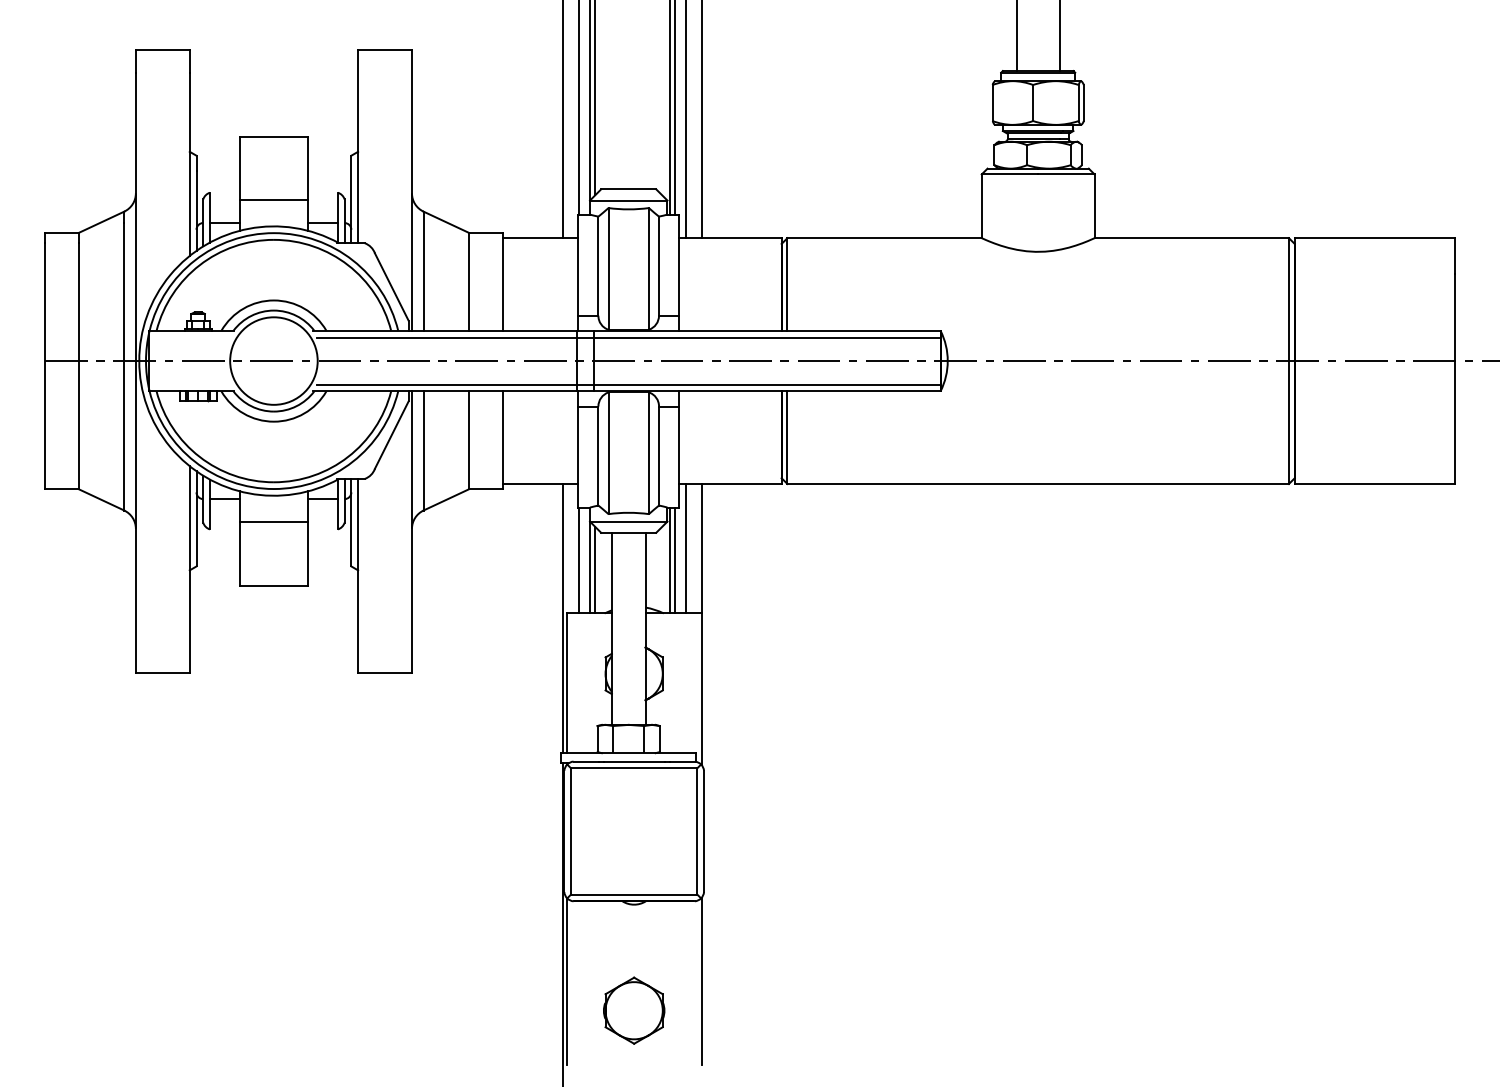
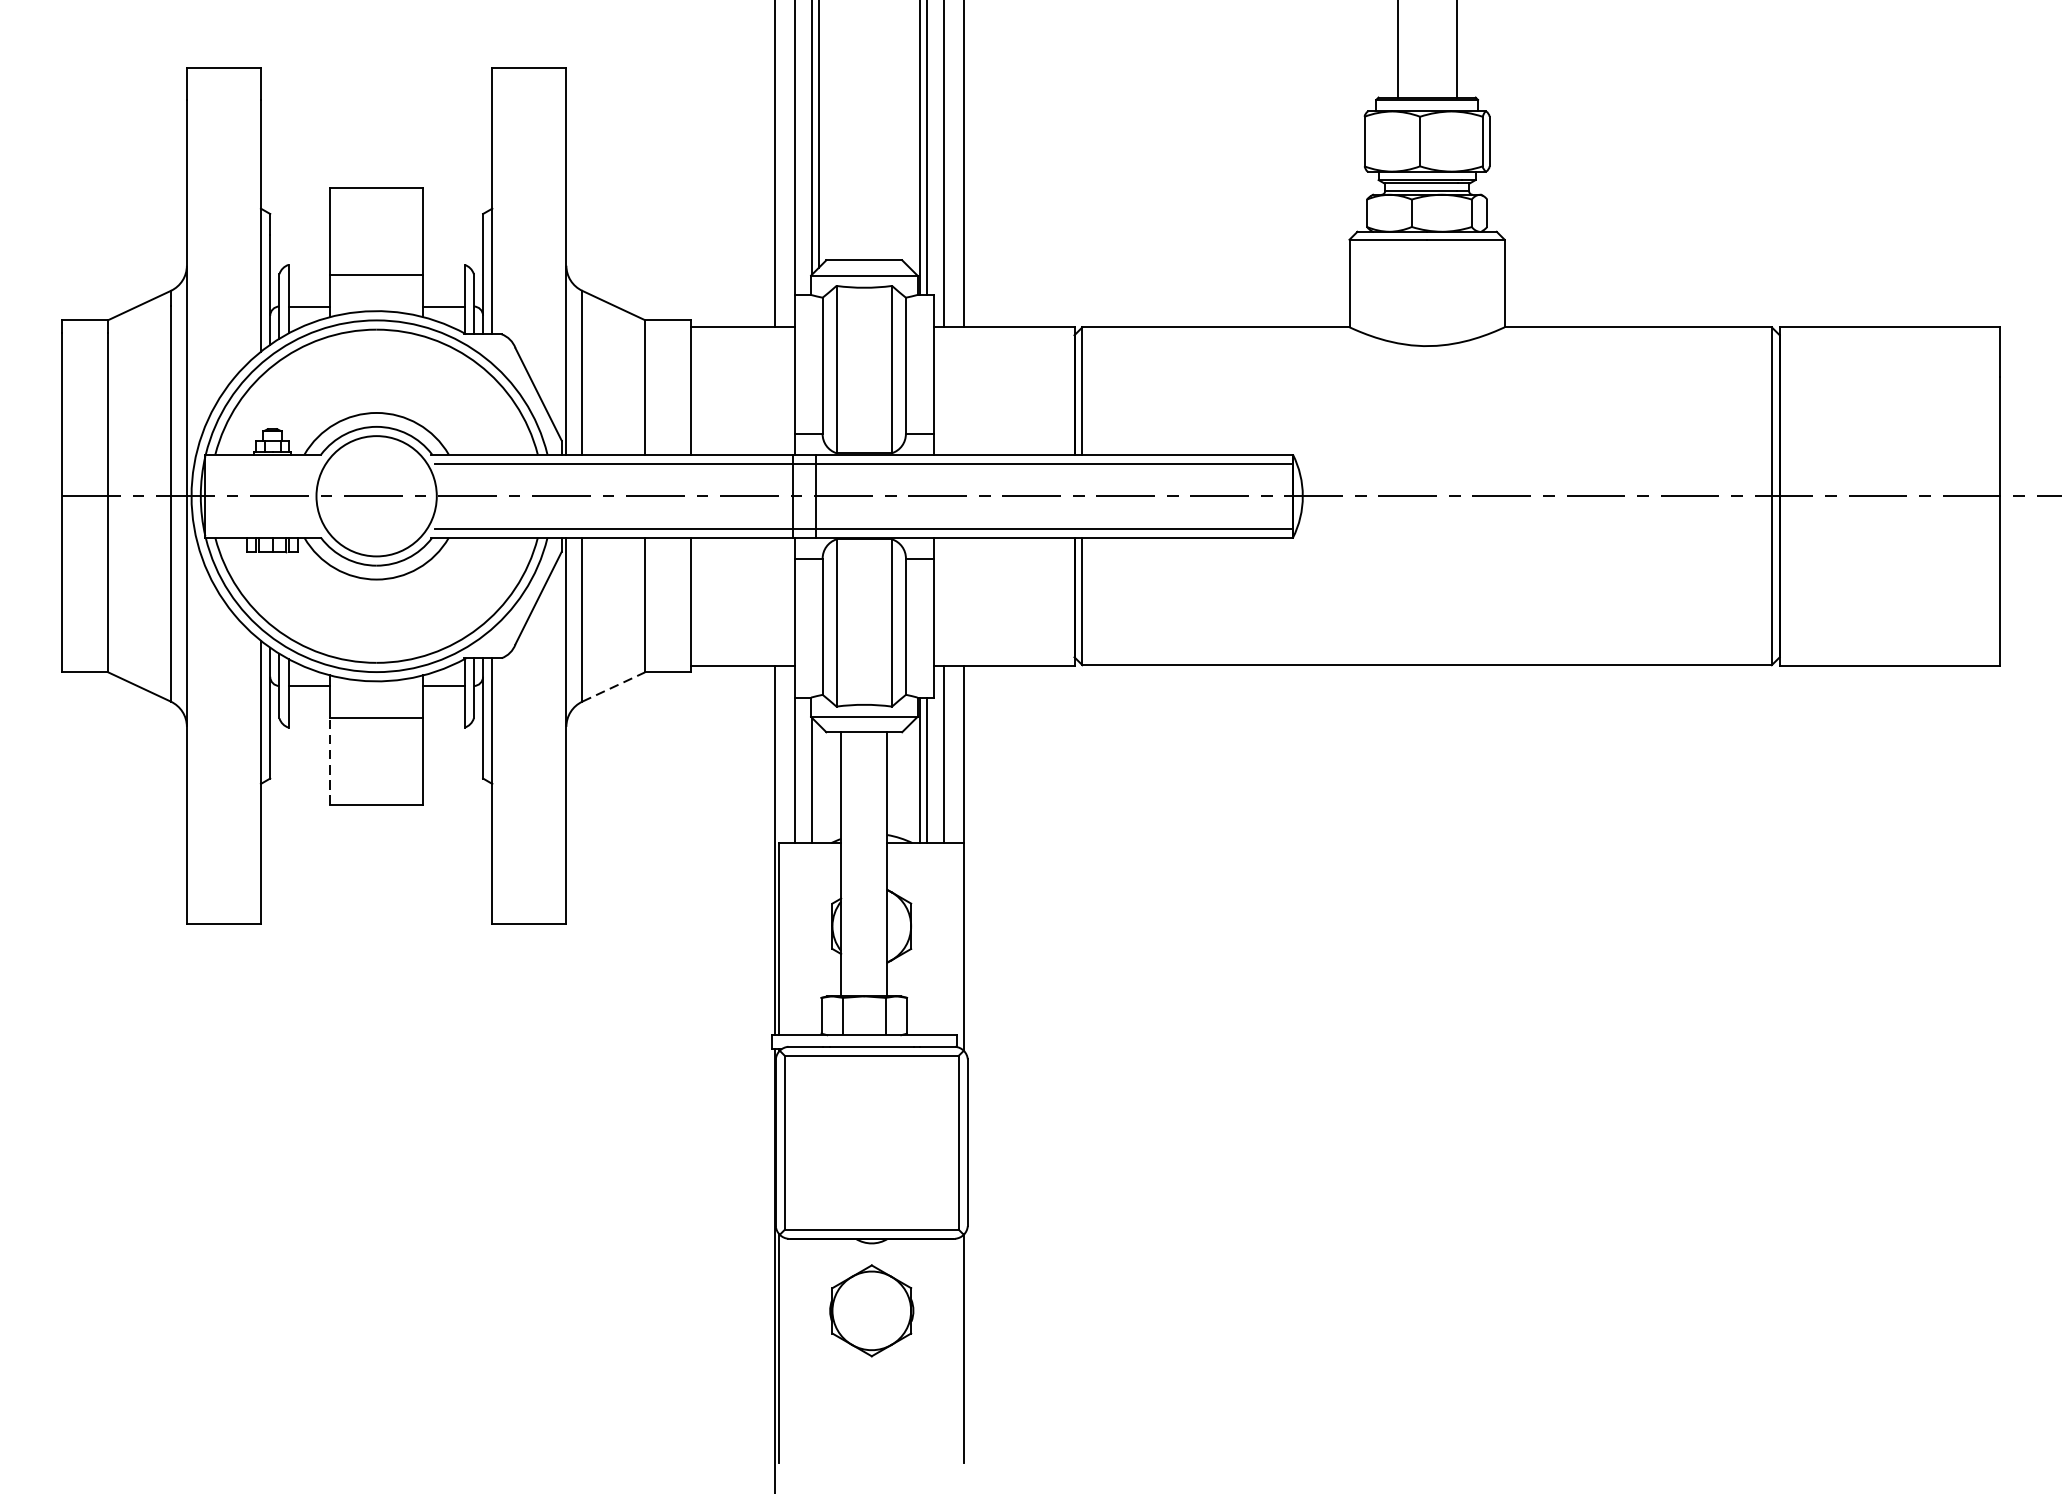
line: (446, 499) -> (613, 686), solid -> dashed
line: (240, 553) -> (330, 760), solid -> dashed
line: (595, 570) -> (818, 784), removed
part: (634, 1010) -> (872, 1310), moved

